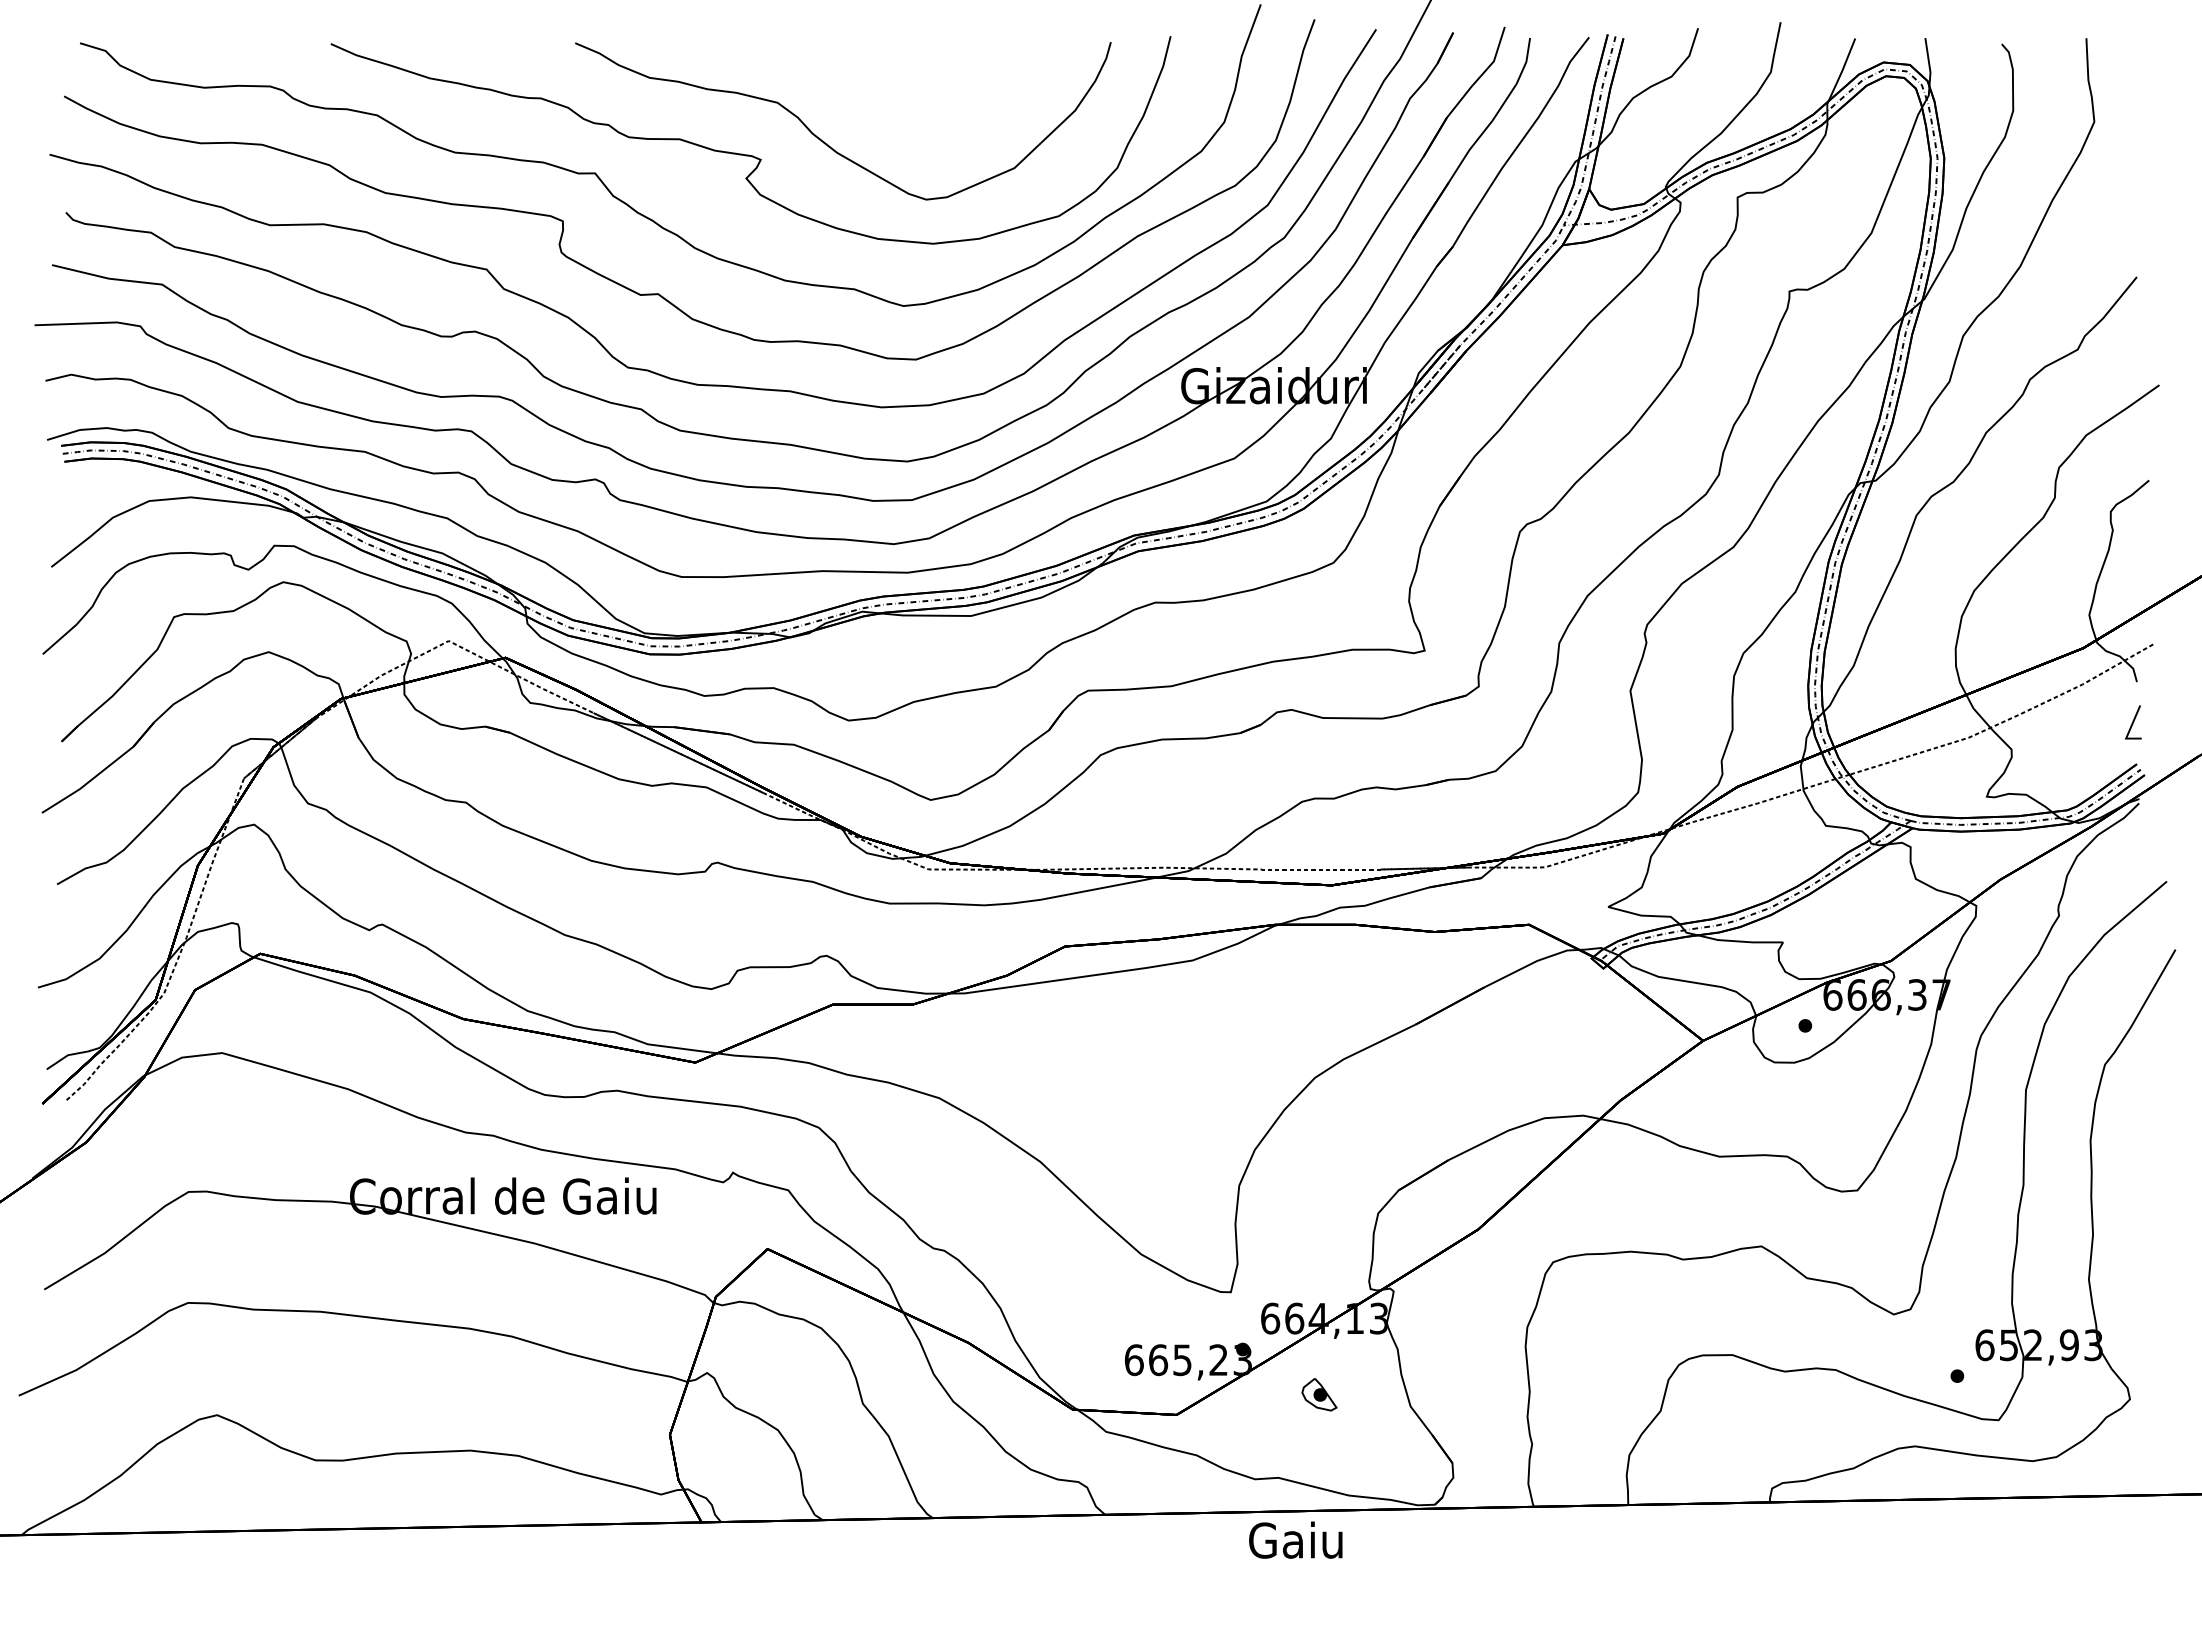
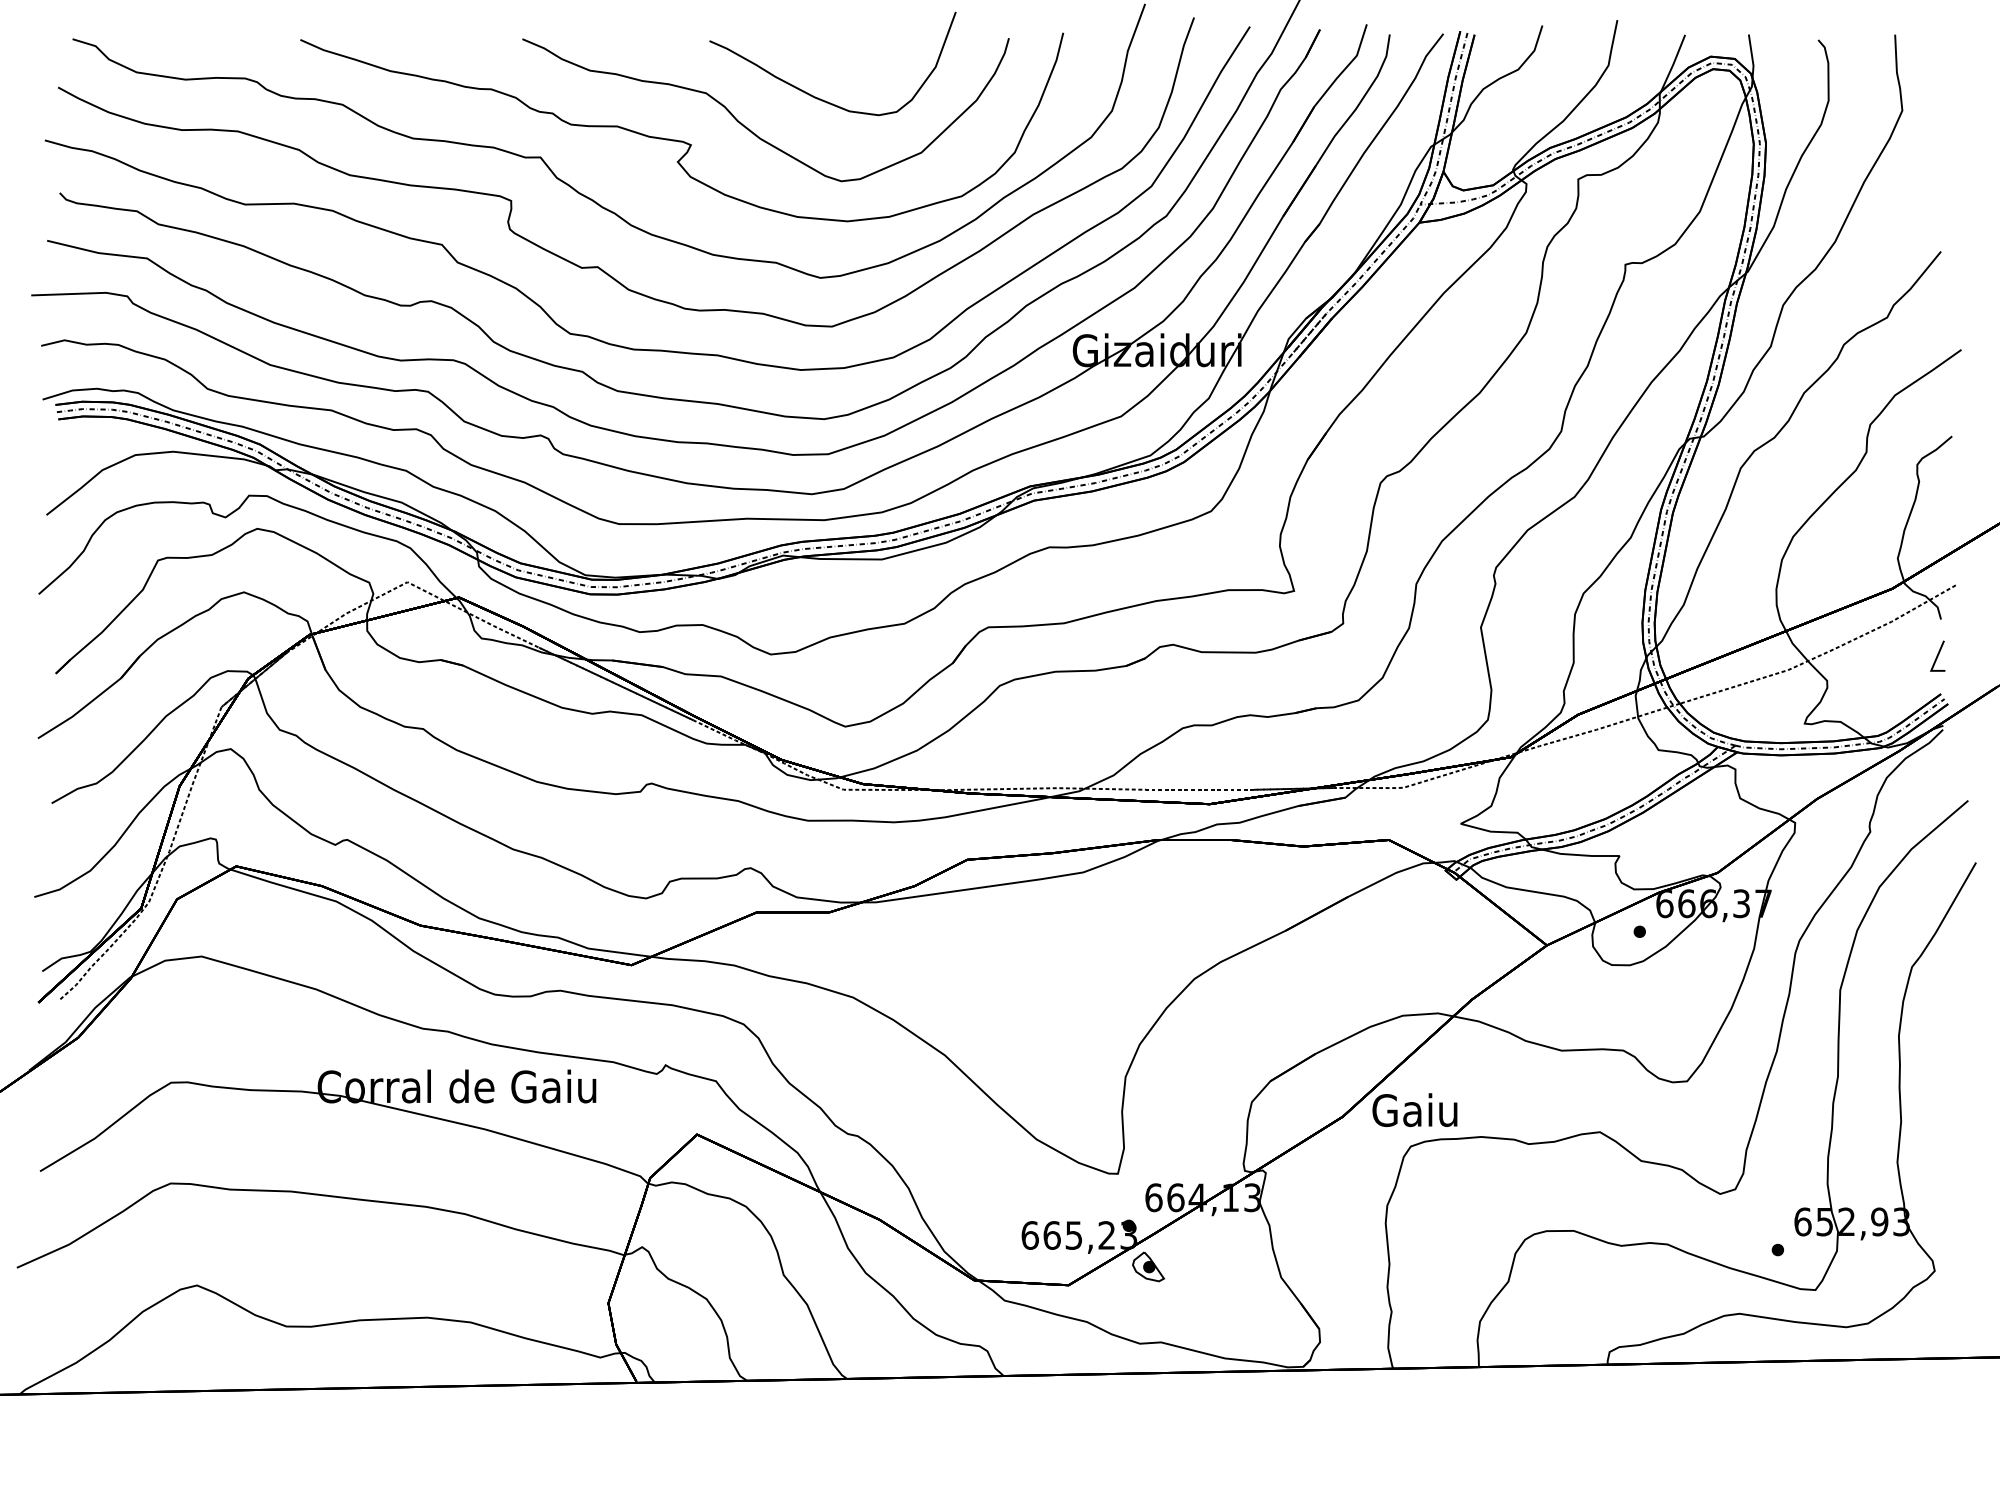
curve: (903, 108) -> (820, 98), added
part: (1319, 1394) -> (1148, 1266), moved
text: (1295, 1539) -> (1414, 1109), moved

